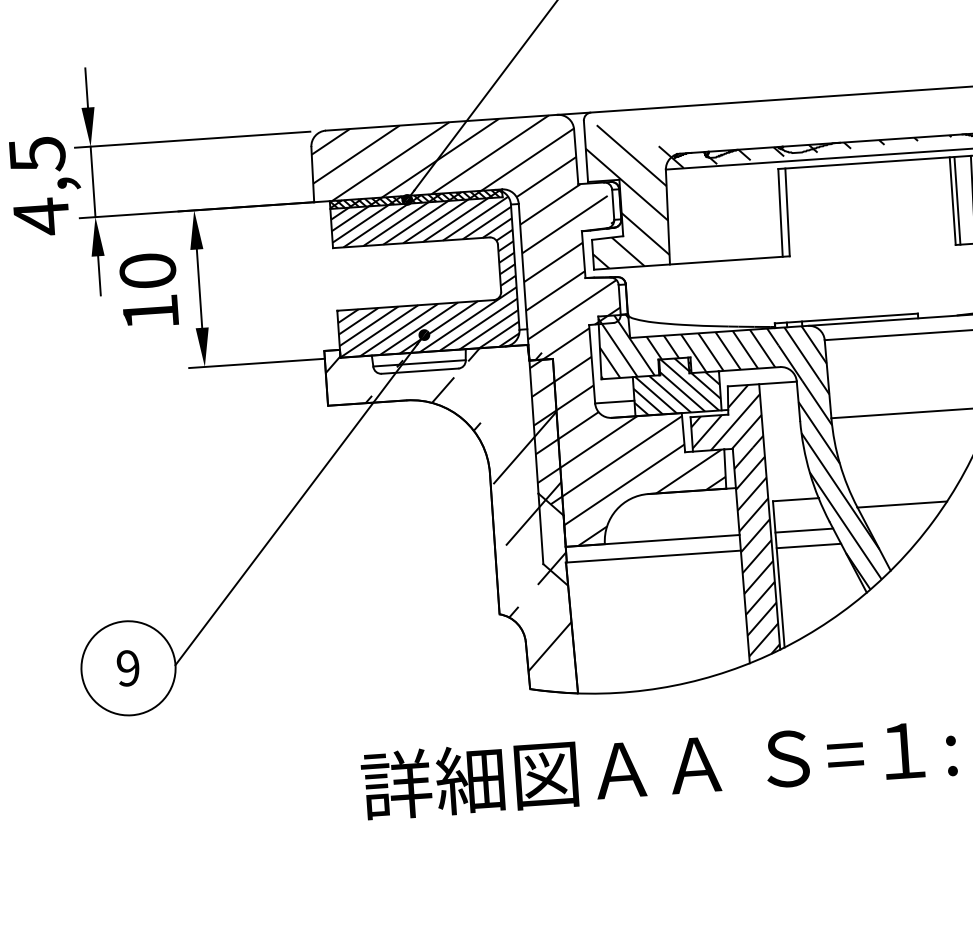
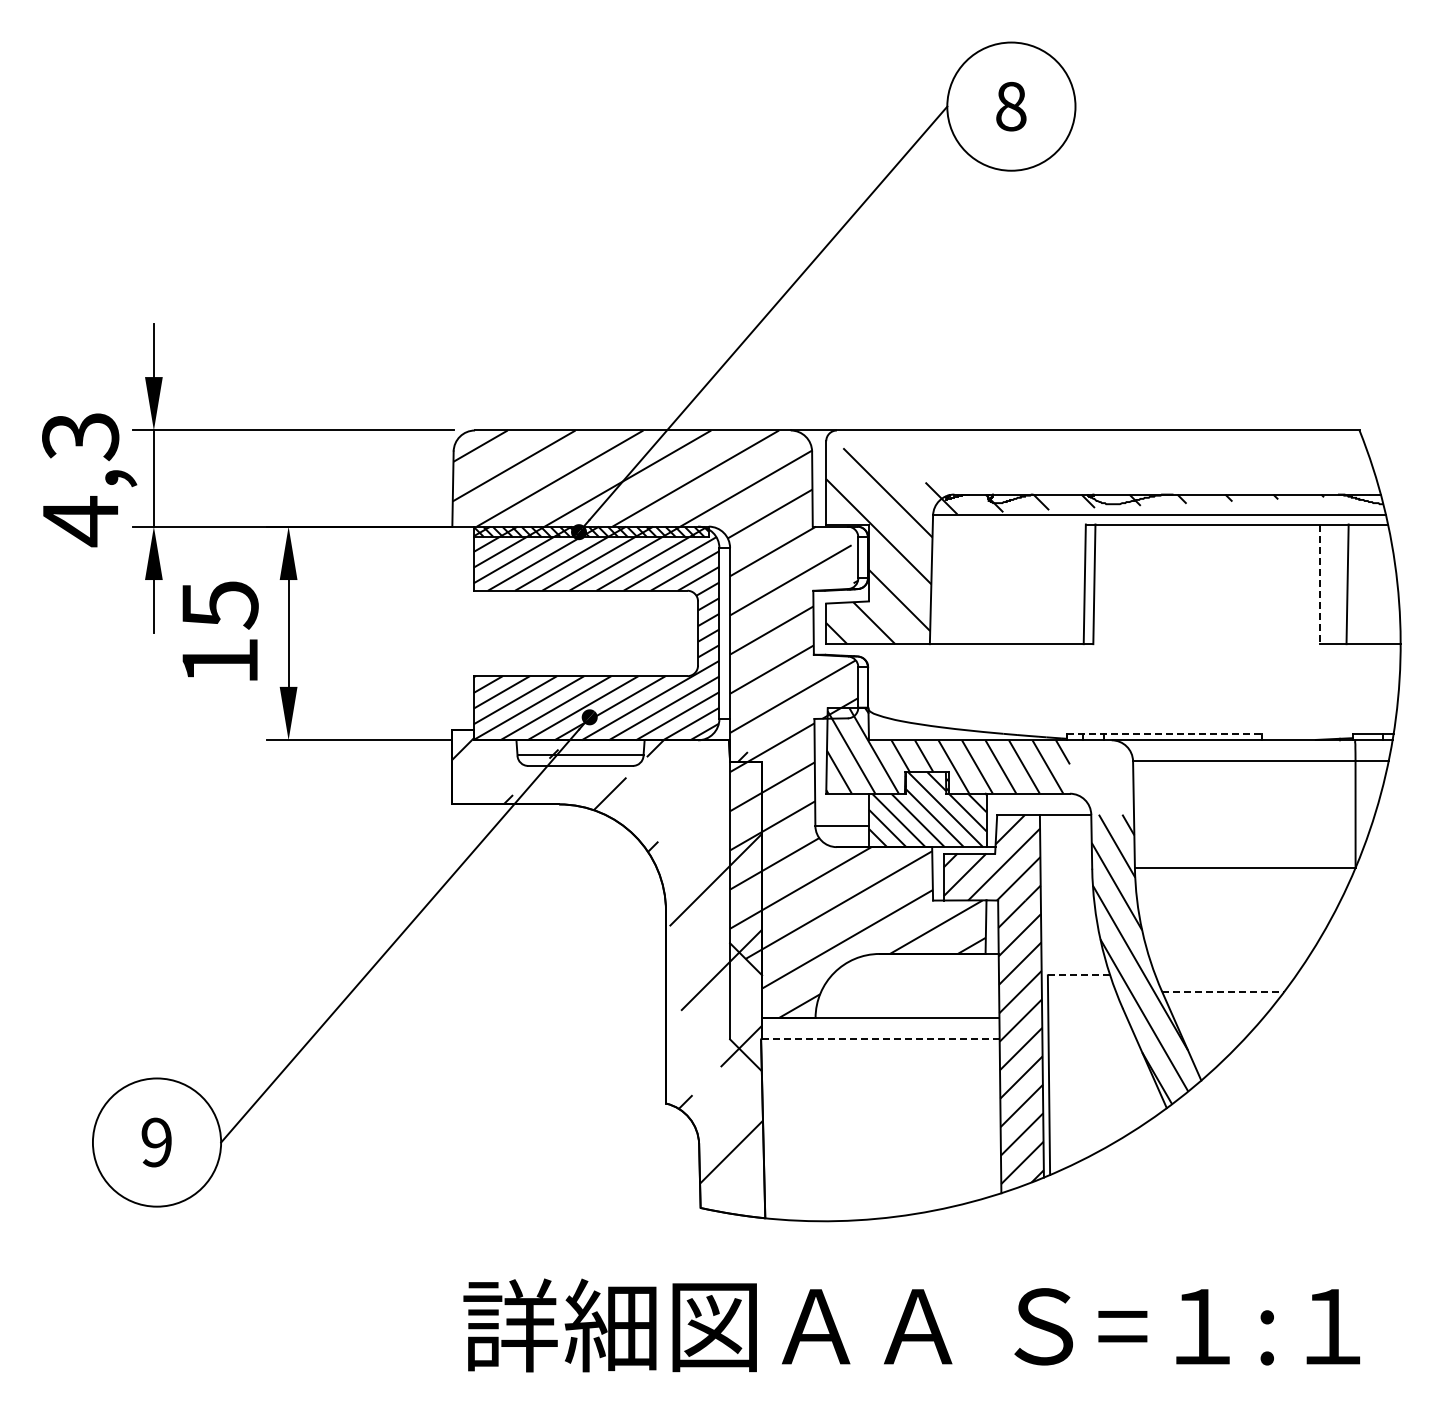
text: (37, 155) -> (80, 437), 4,5 -> 4,3
line: (957, 200) -> (1326, 584), removed
line: (952, 201) -> (1319, 584), solid -> dashed
text: (147, 271) -> (219, 605), 10 -> 15
line: (846, 318) -> (1164, 733), solid -> dashed
hatch: (802, 353) -> (1101, 777), removed
line: (796, 499) -> (1079, 975), solid -> dashed
line: (902, 504) -> (1223, 991), solid -> dashed
line: (804, 530) -> (1087, 1018), removed
line: (808, 546) -> (1092, 1039), removed
line: (653, 556) -> (880, 1039), solid -> dashed

